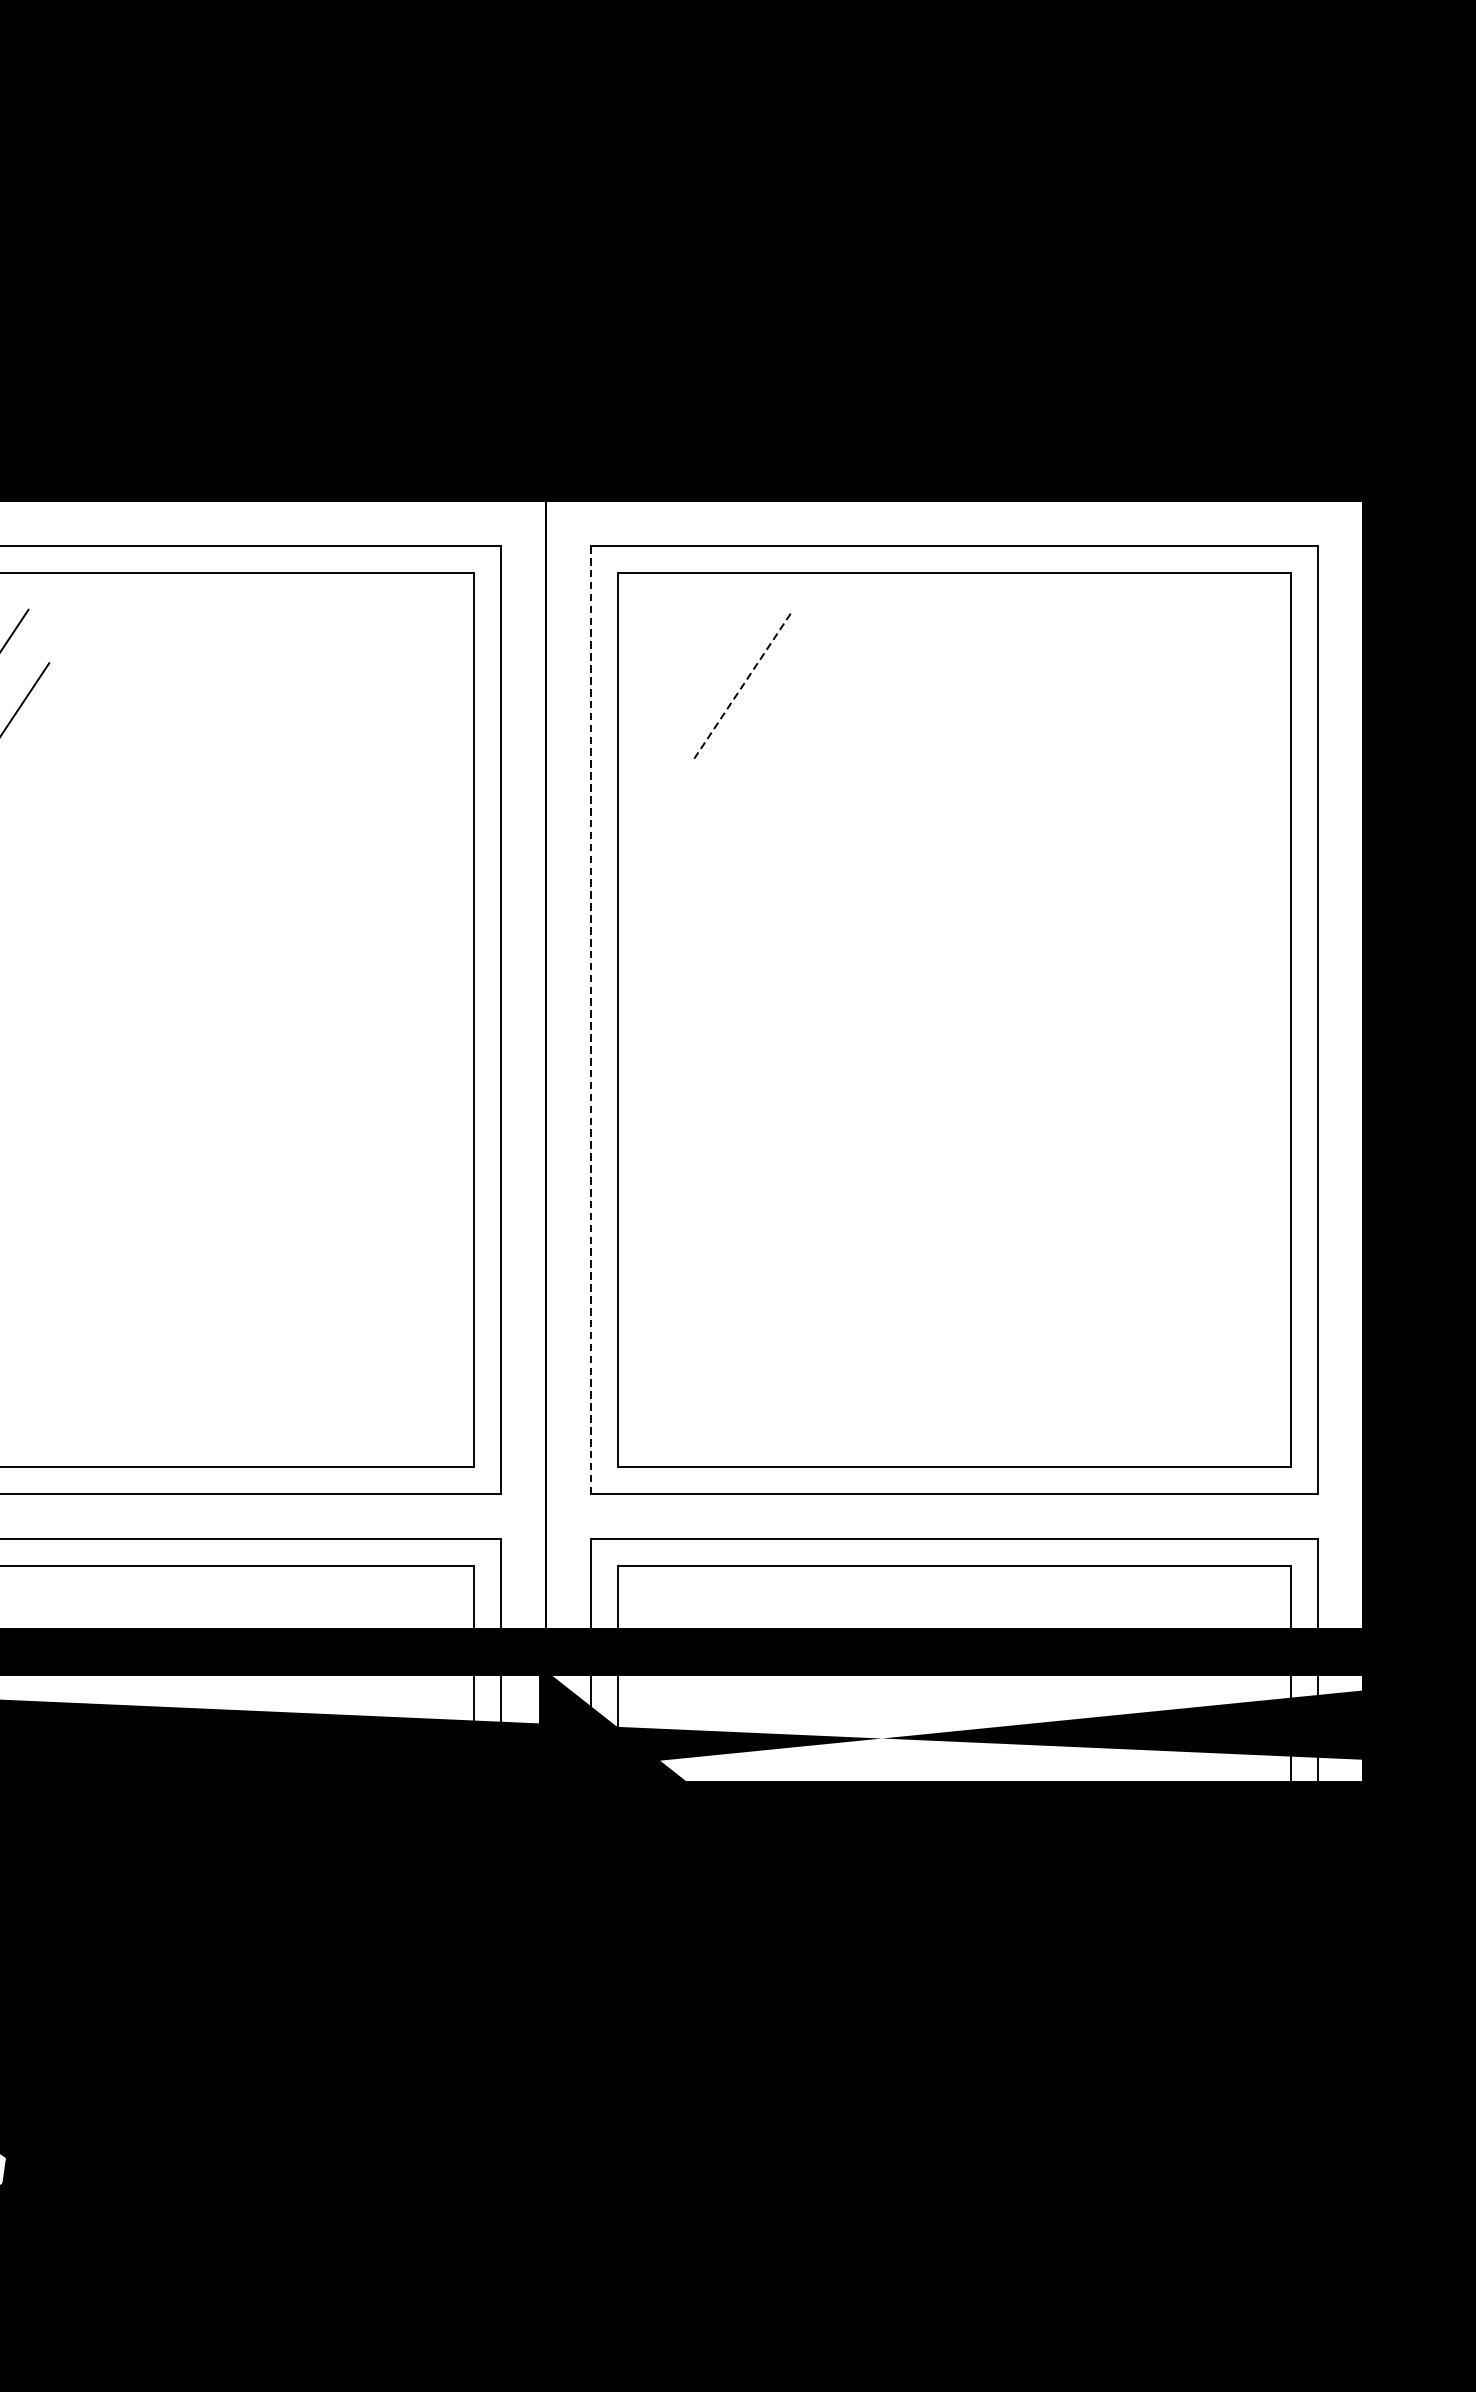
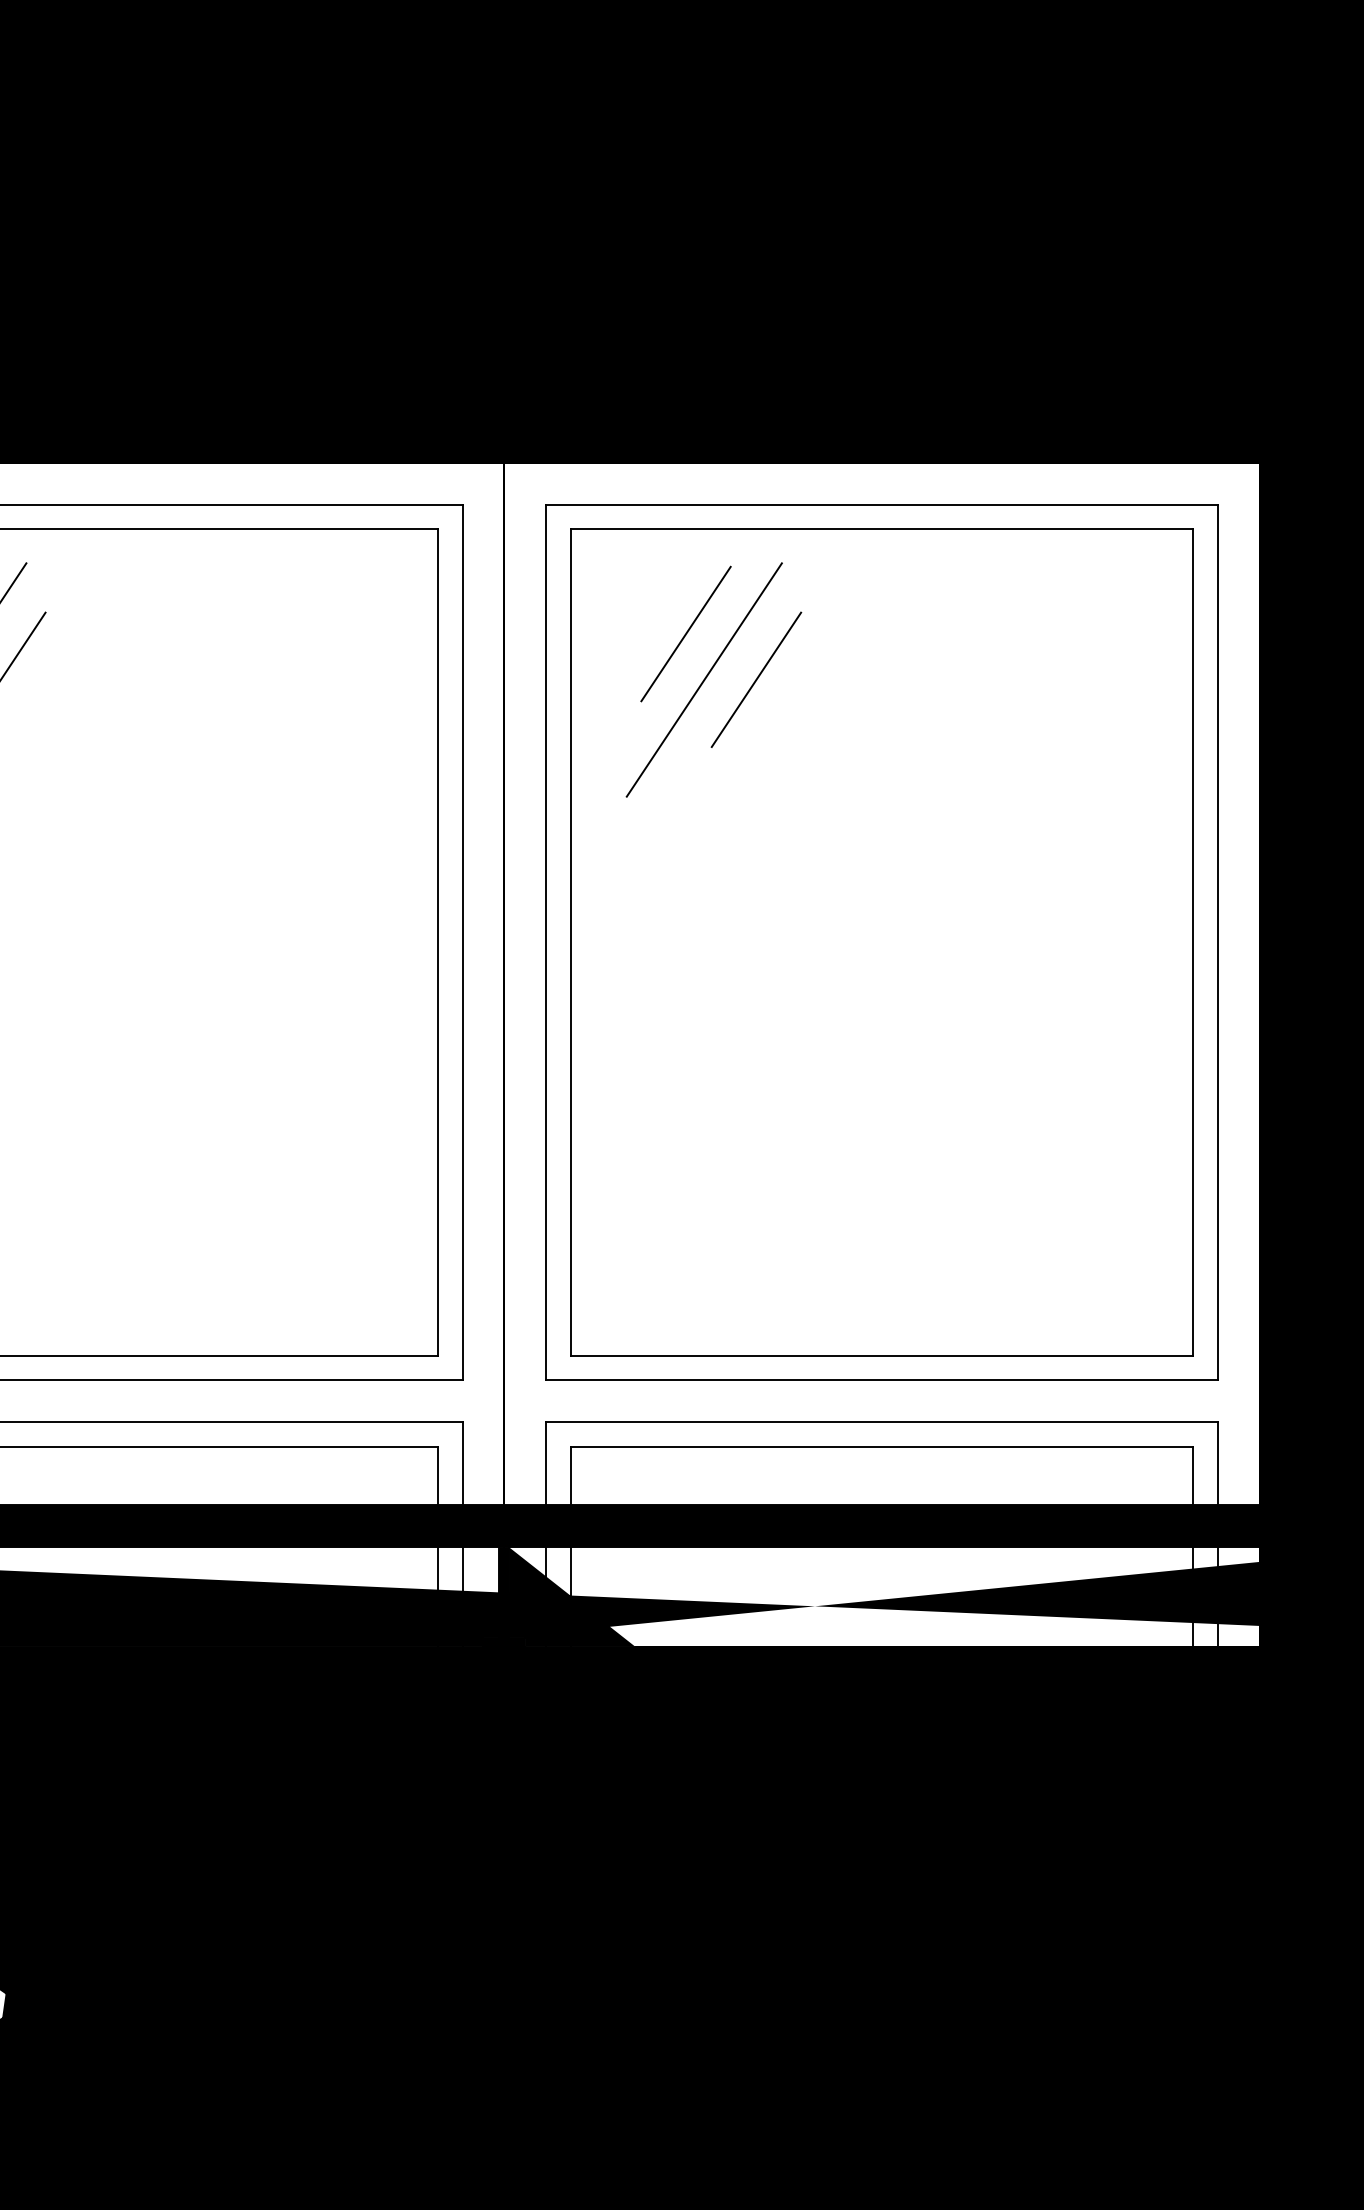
line: (742, 686) -> (686, 634), dashed -> solid
line: (761, 735) -> (703, 679), added
line: (818, 735) -> (756, 679), added
line: (590, 1020) -> (545, 942), dashed -> solid

